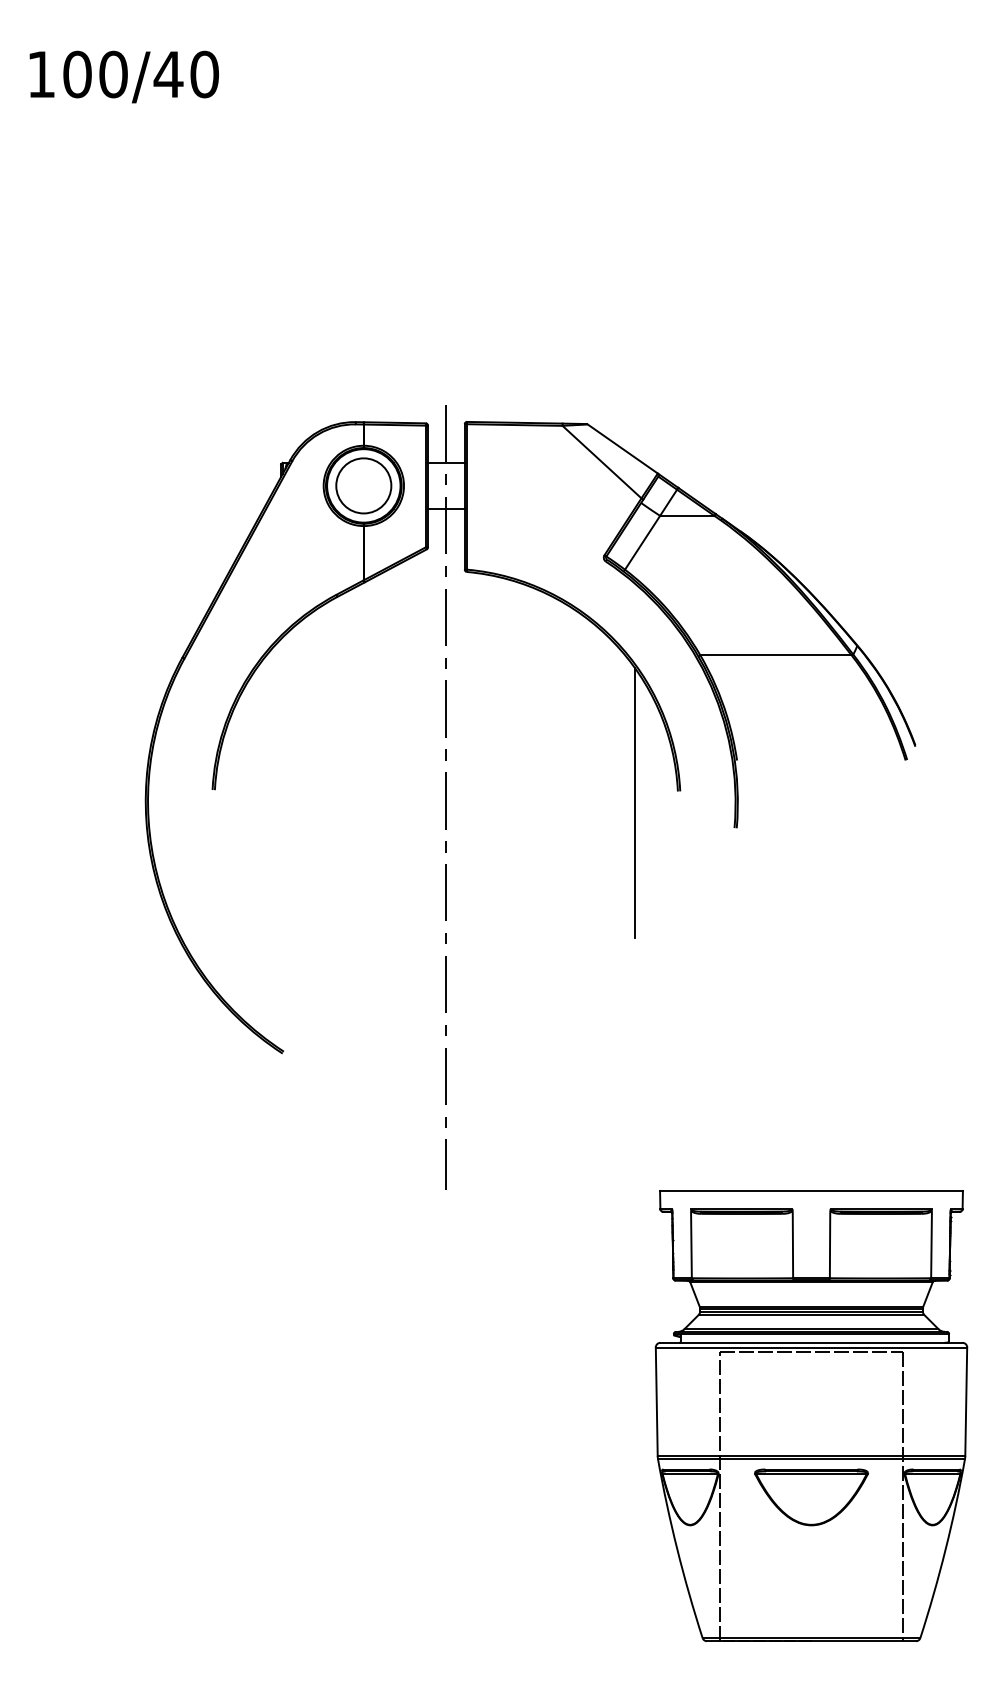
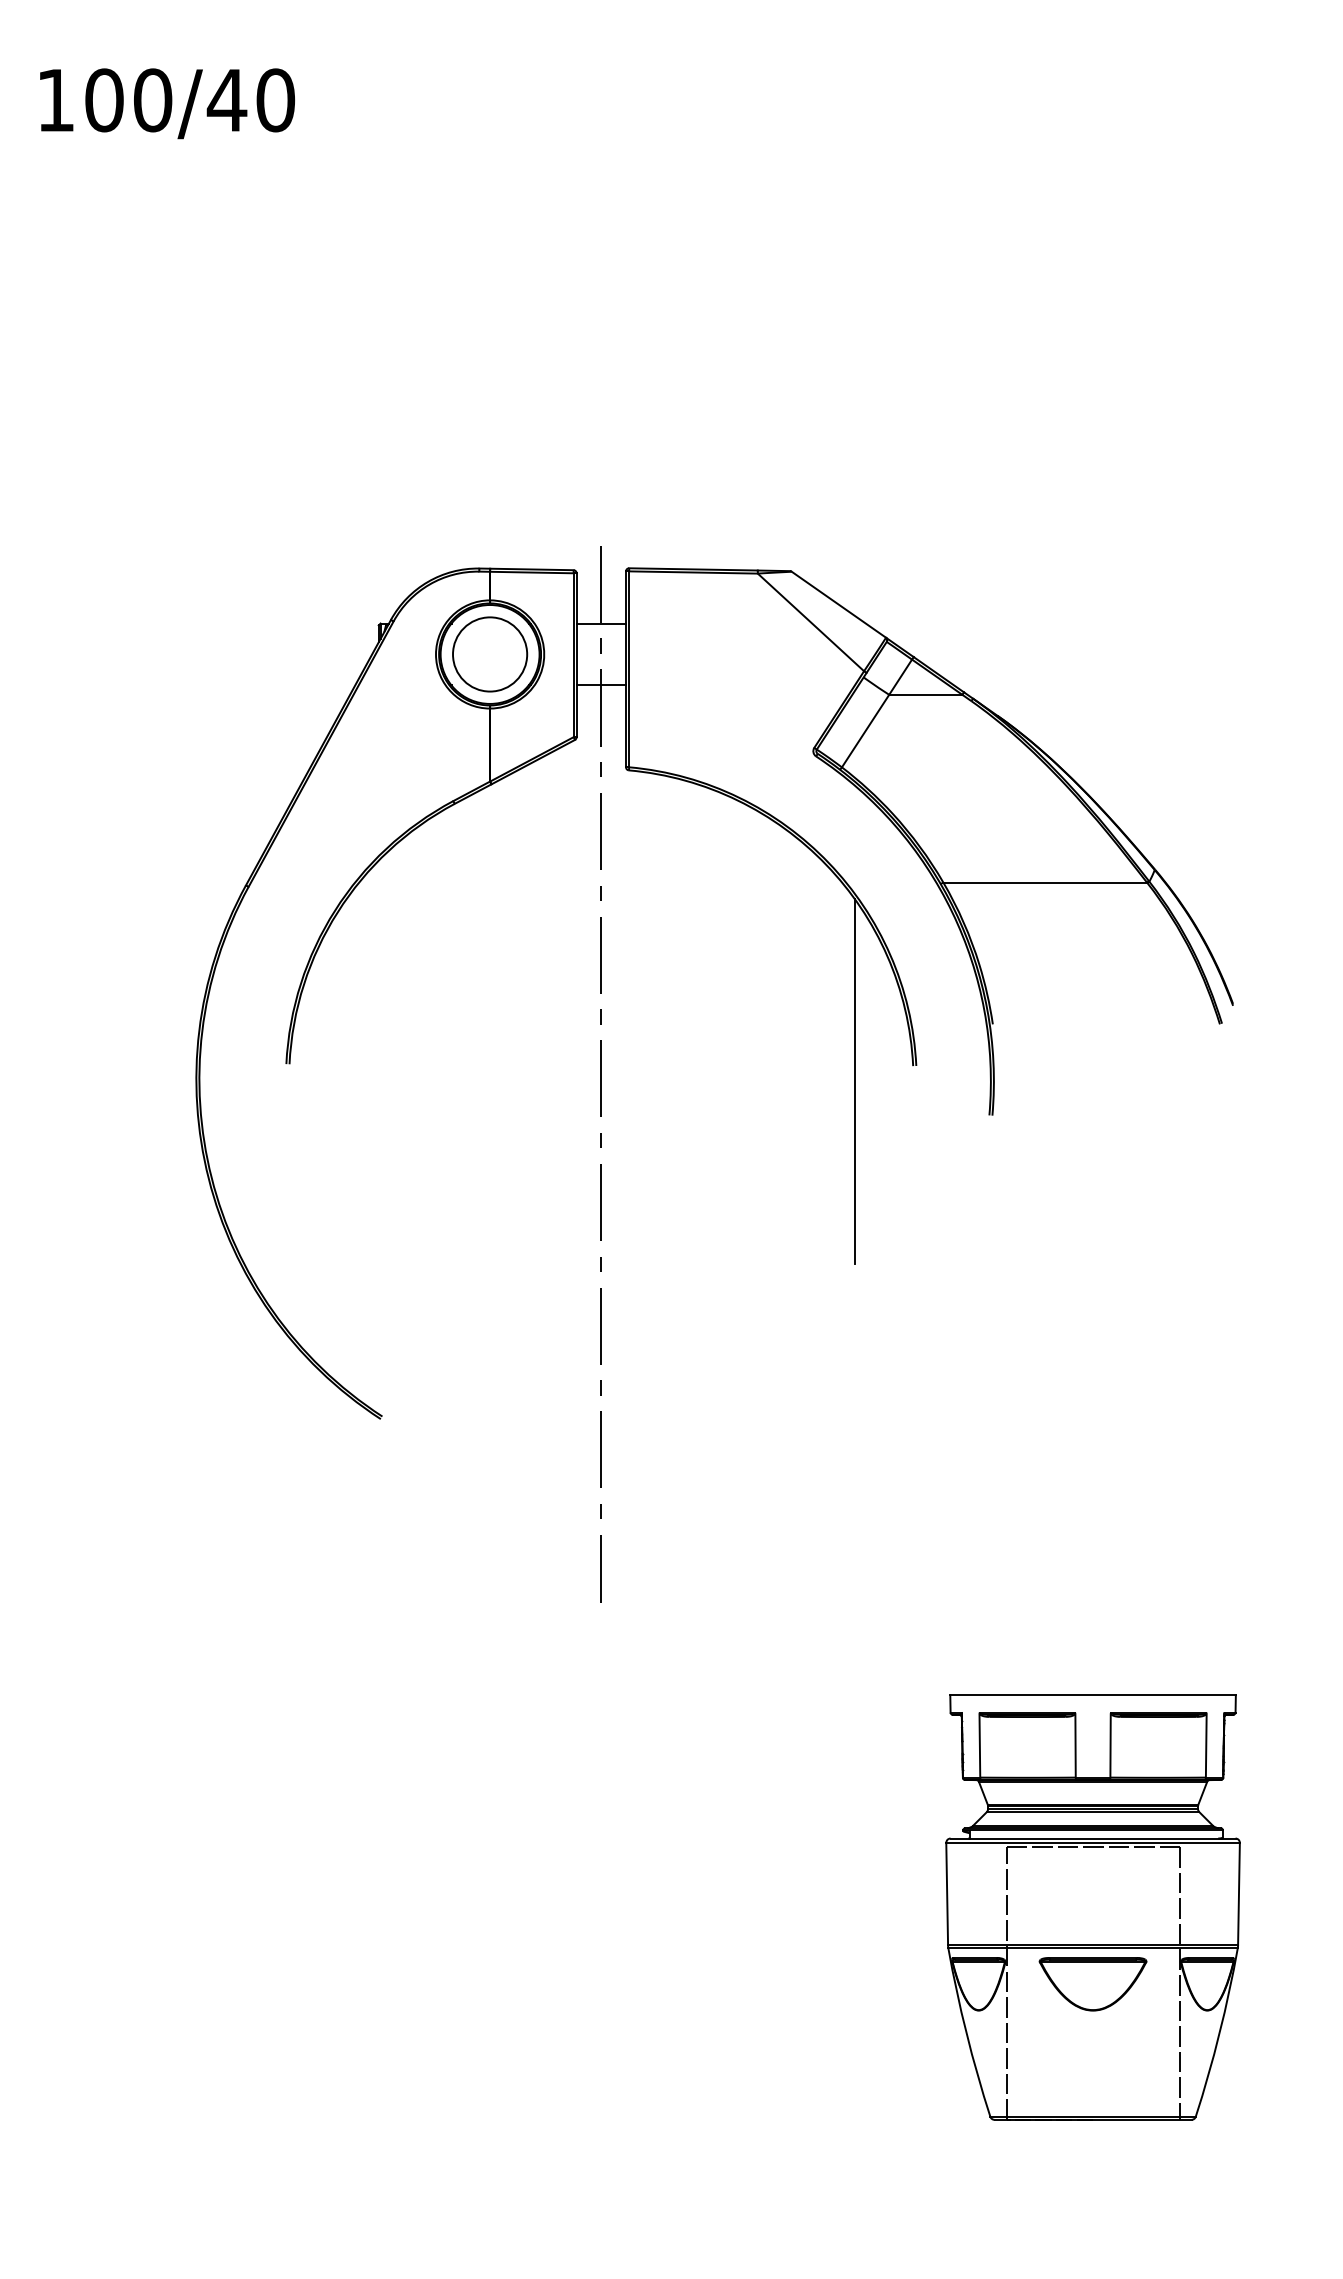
part: (811, 1416) -> (1092, 1907), size x0.7

